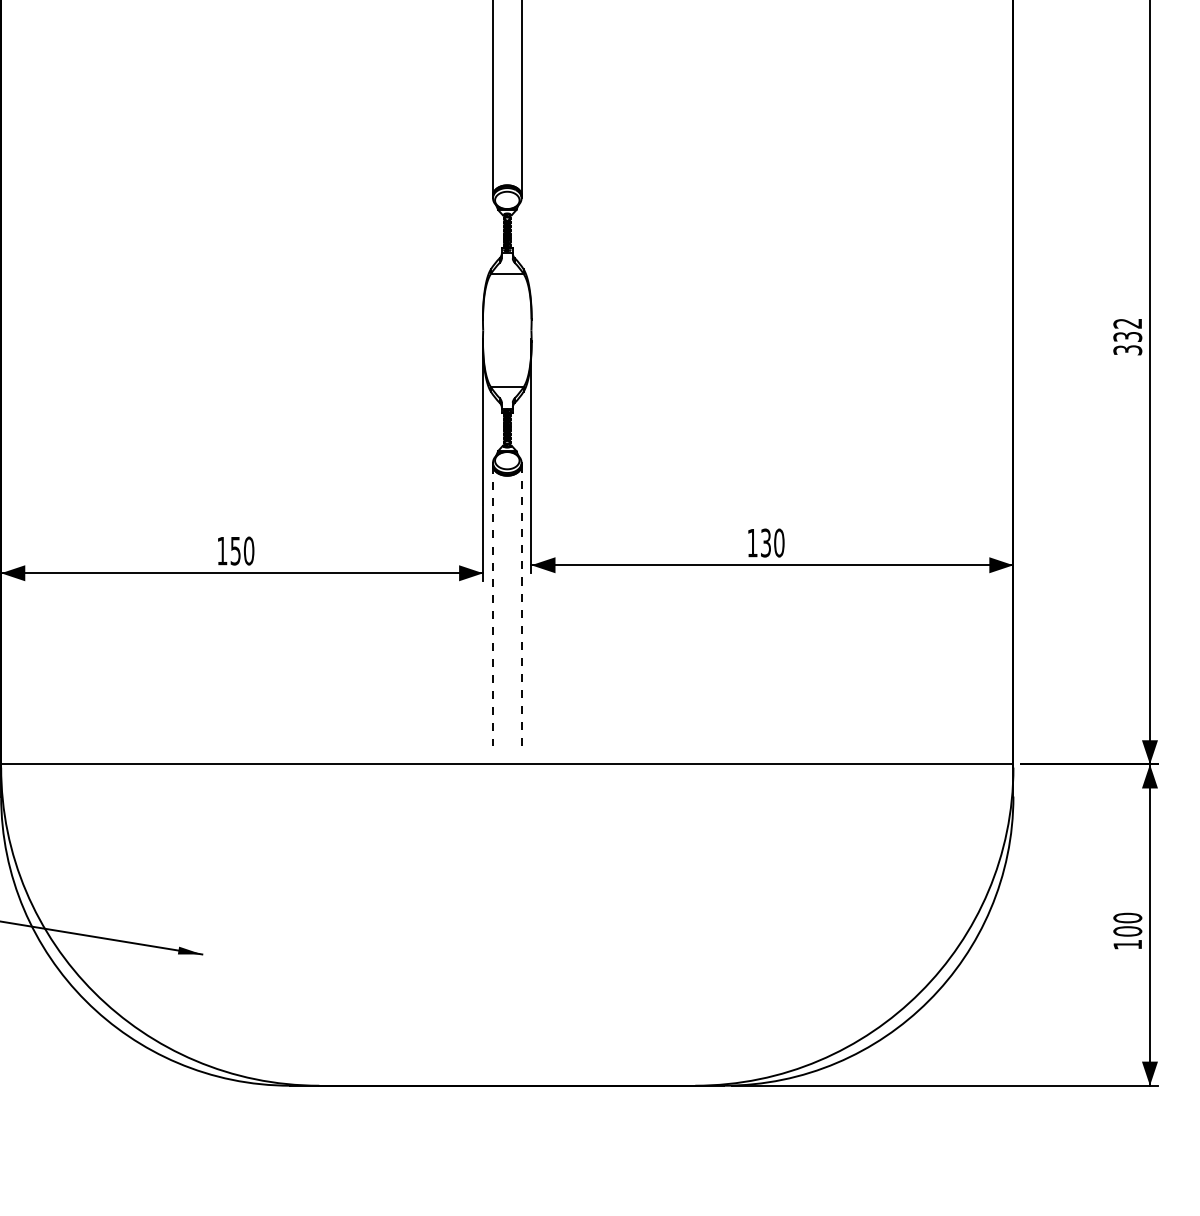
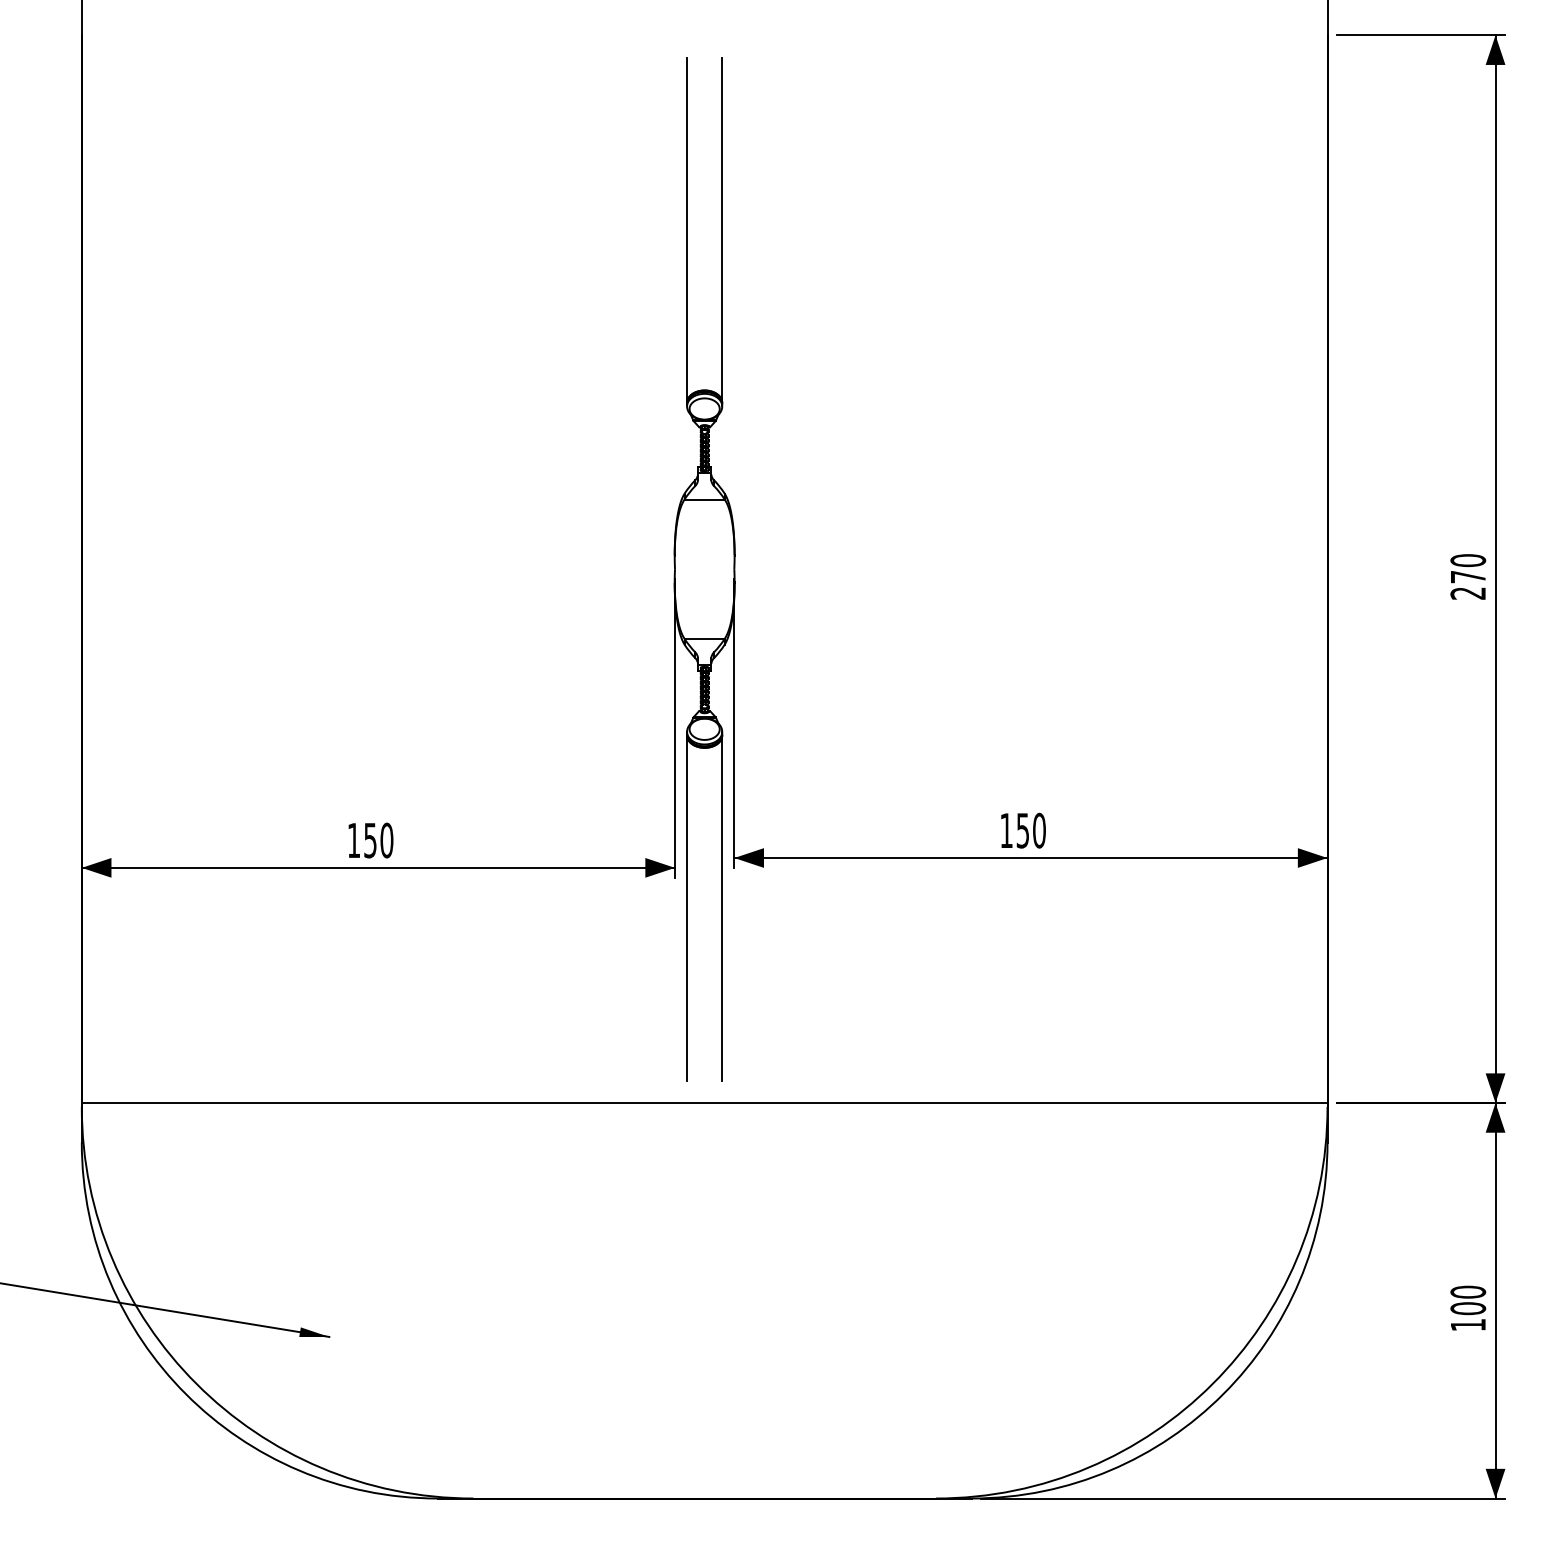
text: (1127, 336) -> (1468, 576), 332 -> 270
text: (766, 542) -> (1023, 829), 130 -> 150
line: (521, 605) -> (722, 907), dashed -> solid
line: (493, 606) -> (687, 908), dashed -> solid

